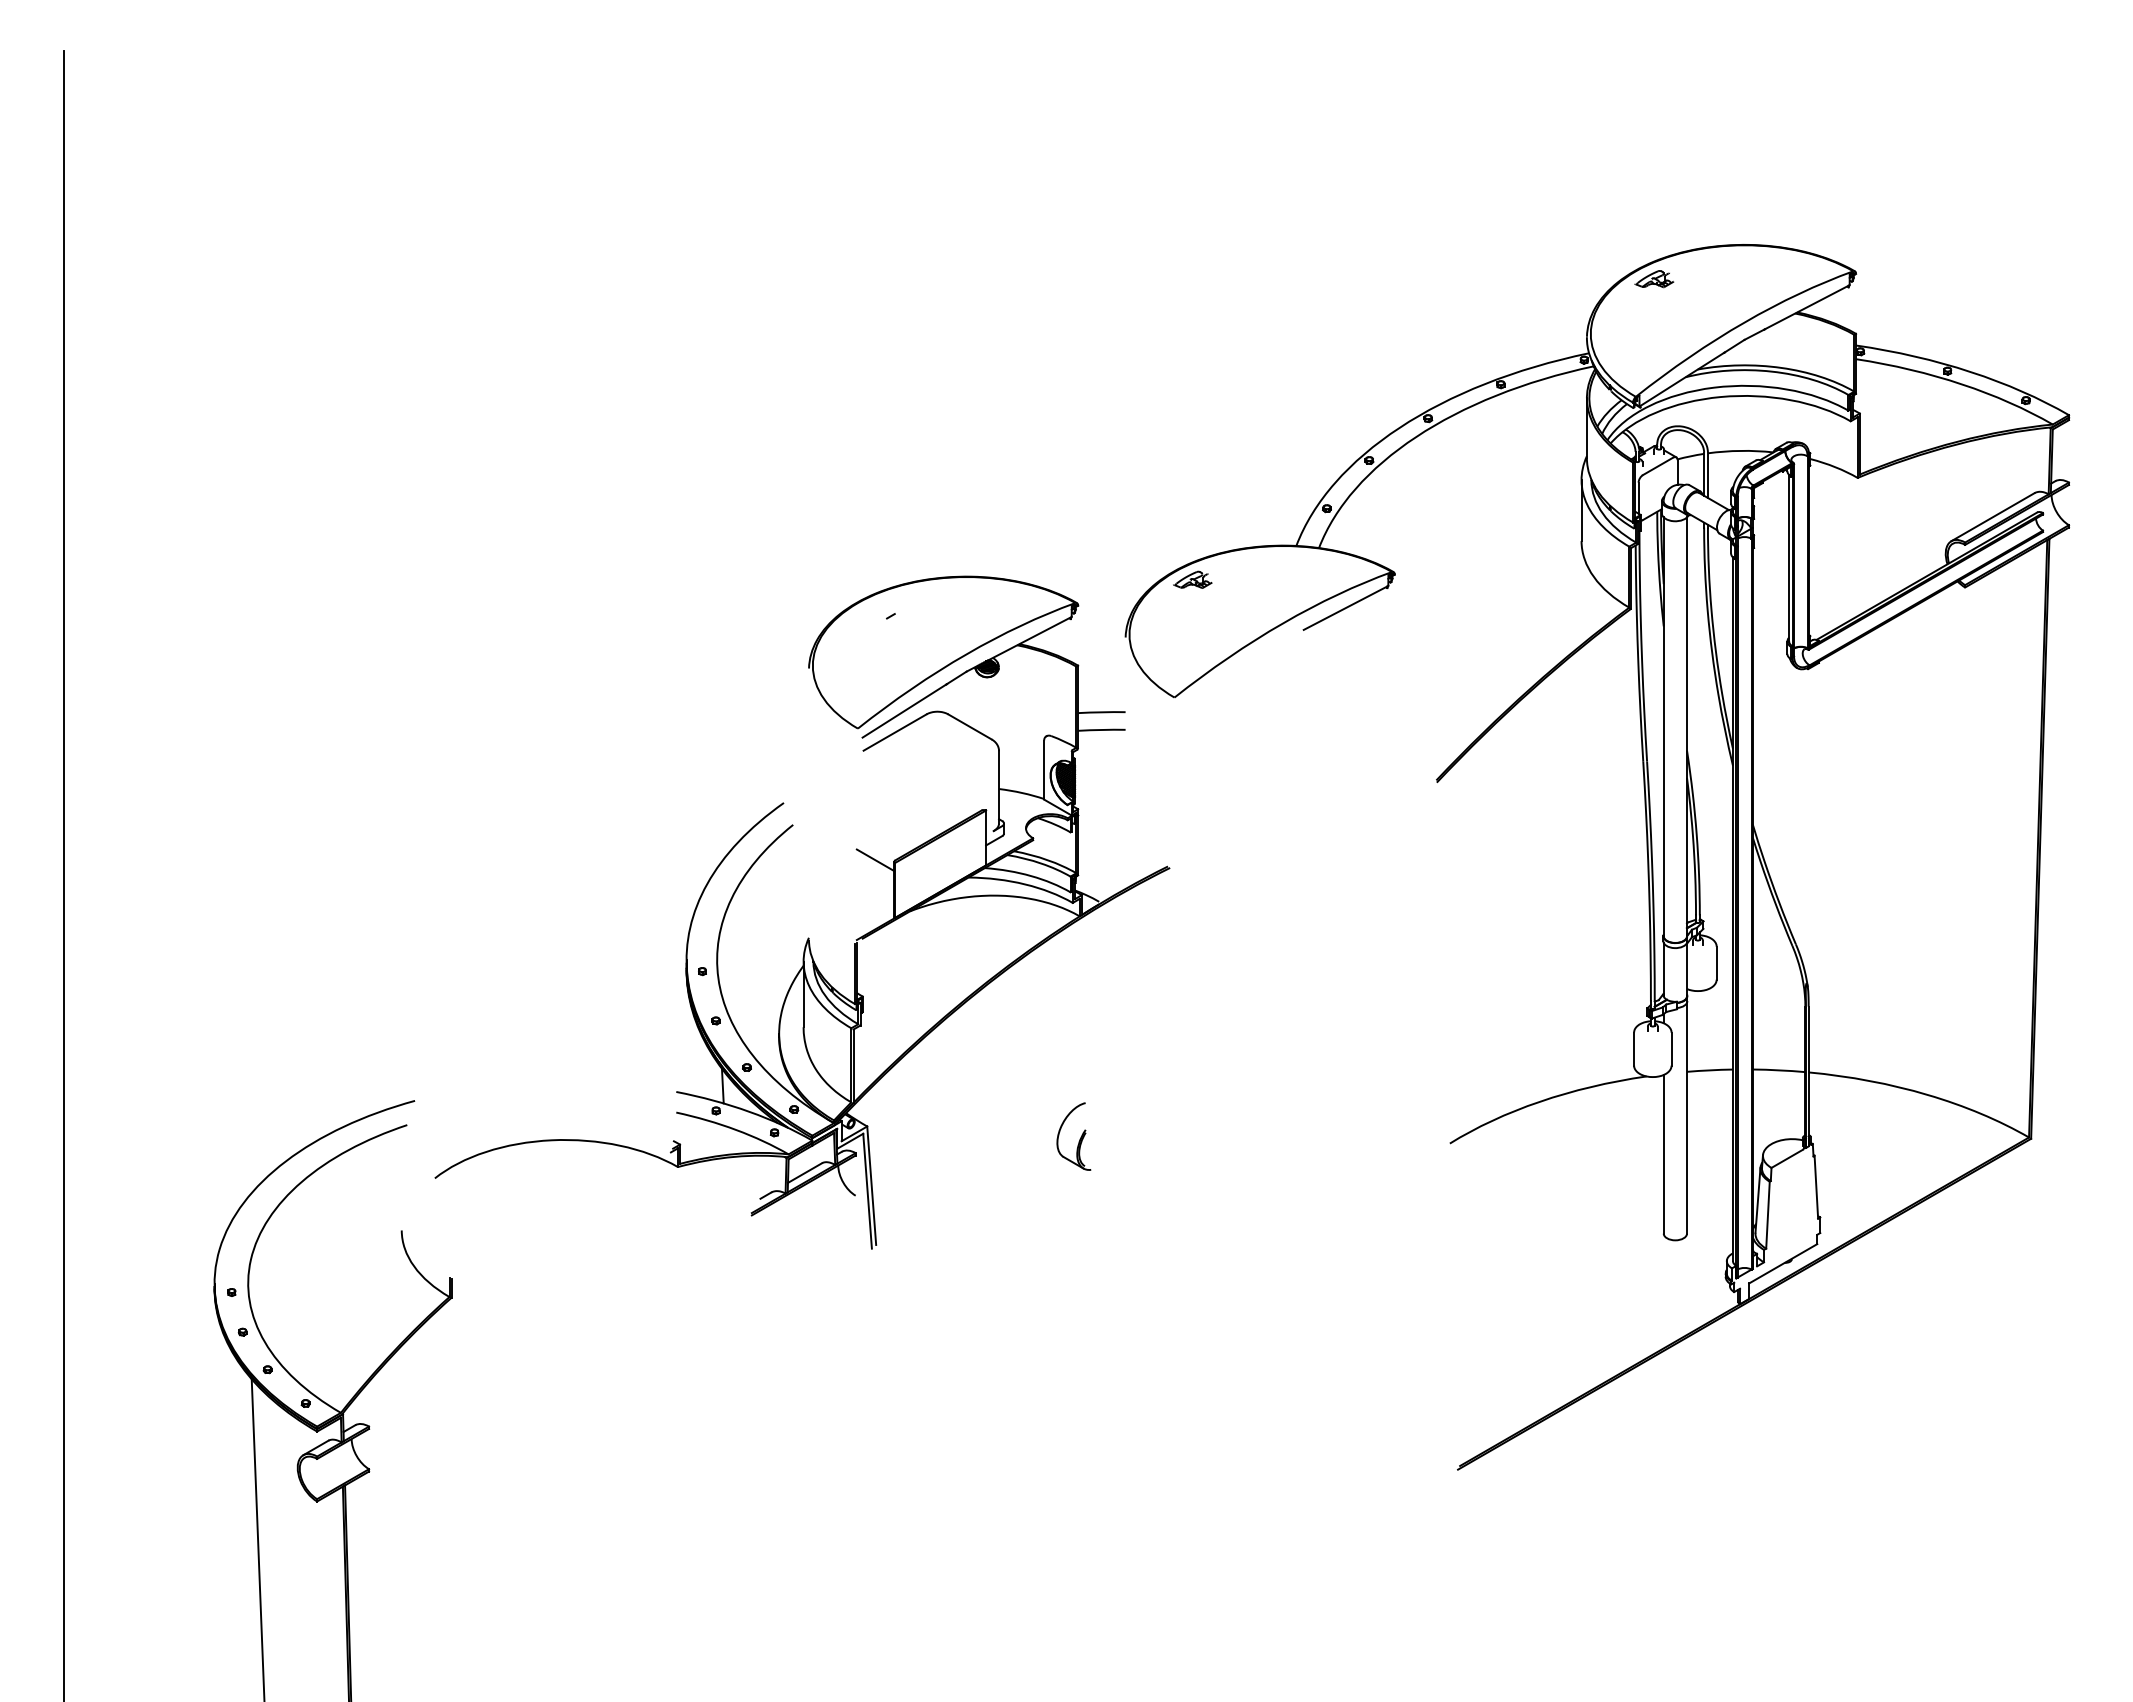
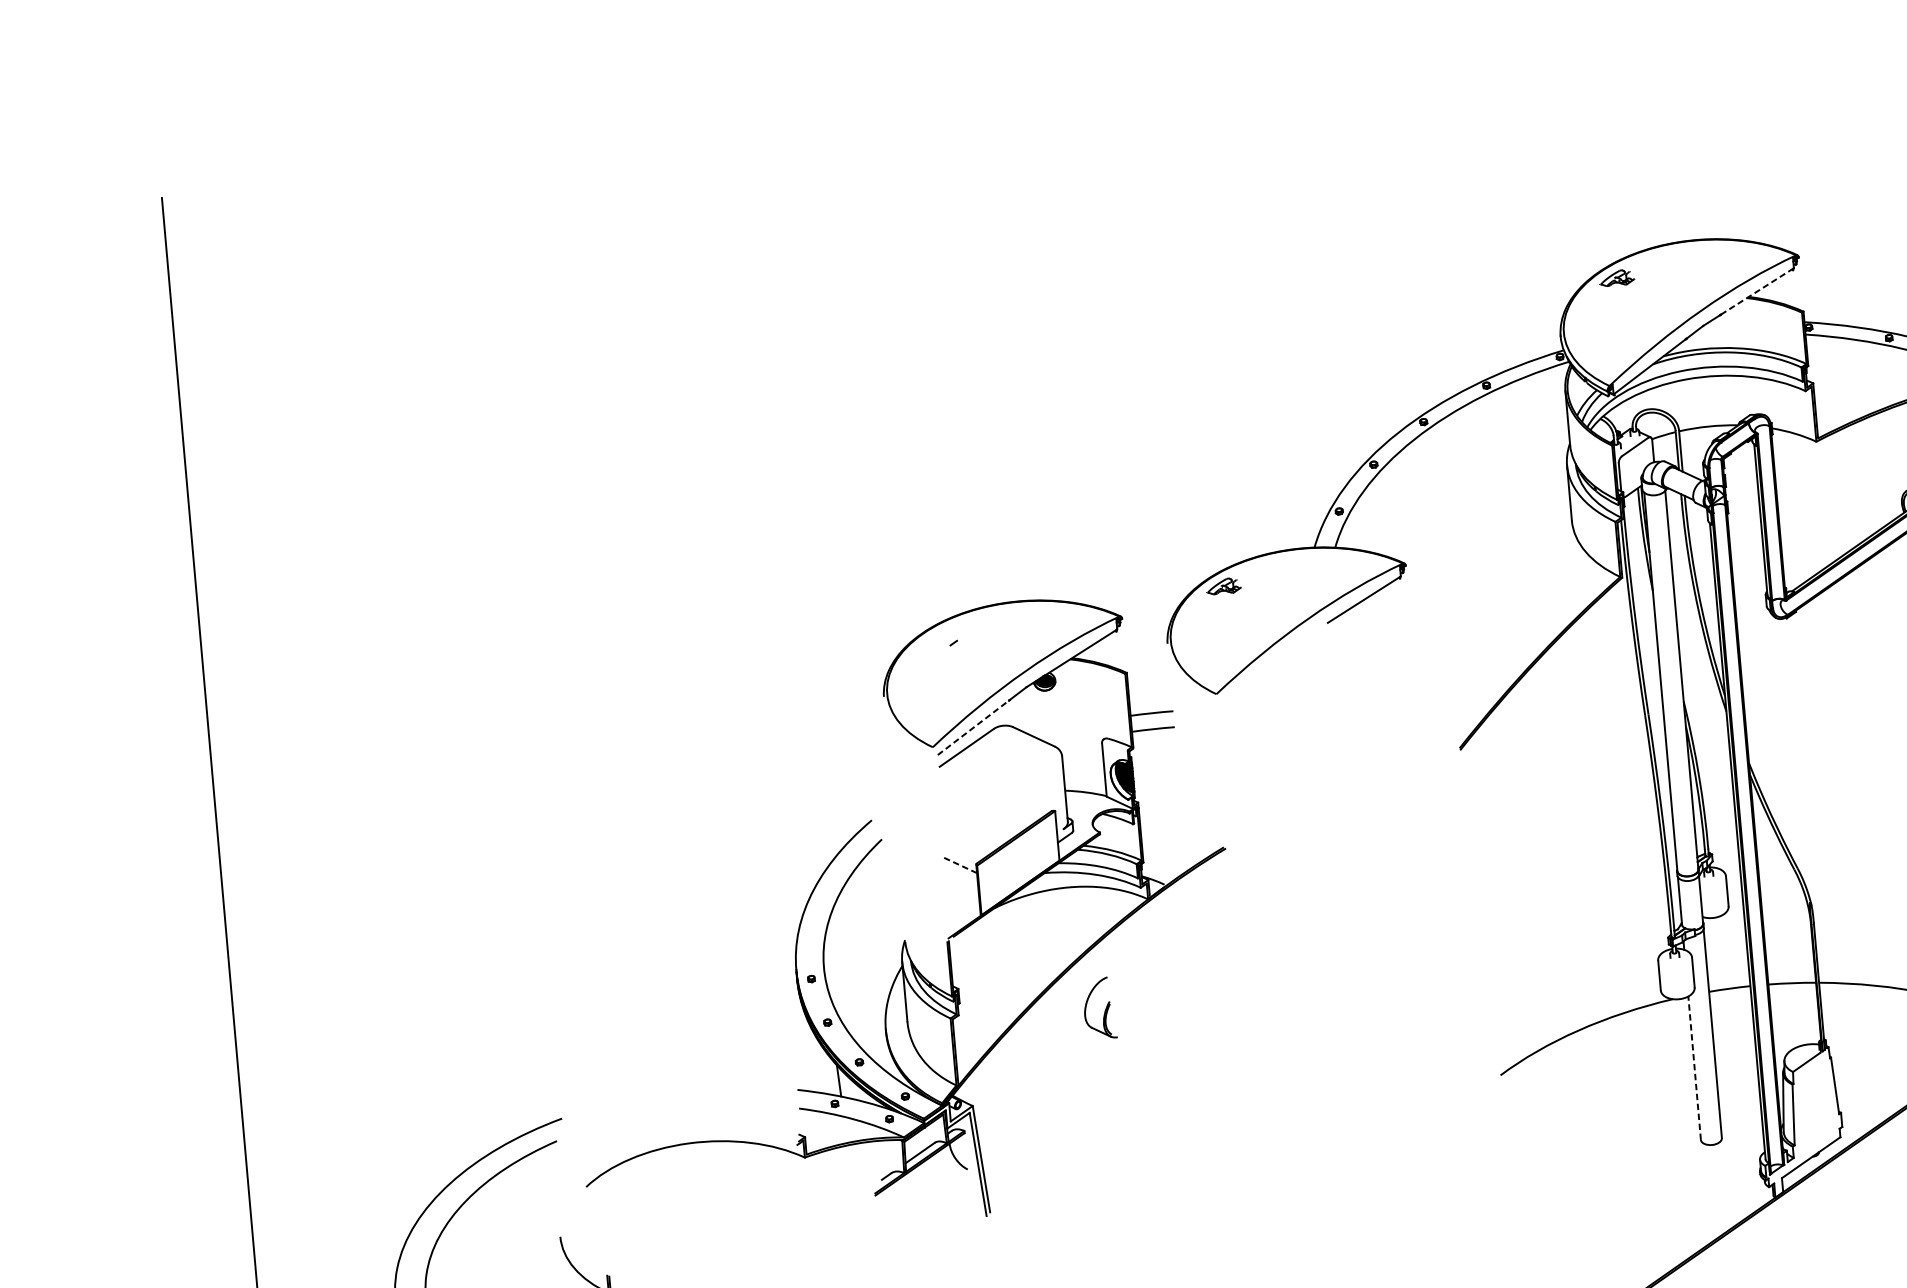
line: (1807, 307) -> (1757, 291), solid -> dashed
line: (904, 710) -> (973, 727), solid -> dashed
line: (875, 860) -> (959, 865), solid -> dashed
part: (1079, 1139) -> (1104, 1010), moved
line: (1663, 1153) -> (1694, 1067), solid -> dashed

